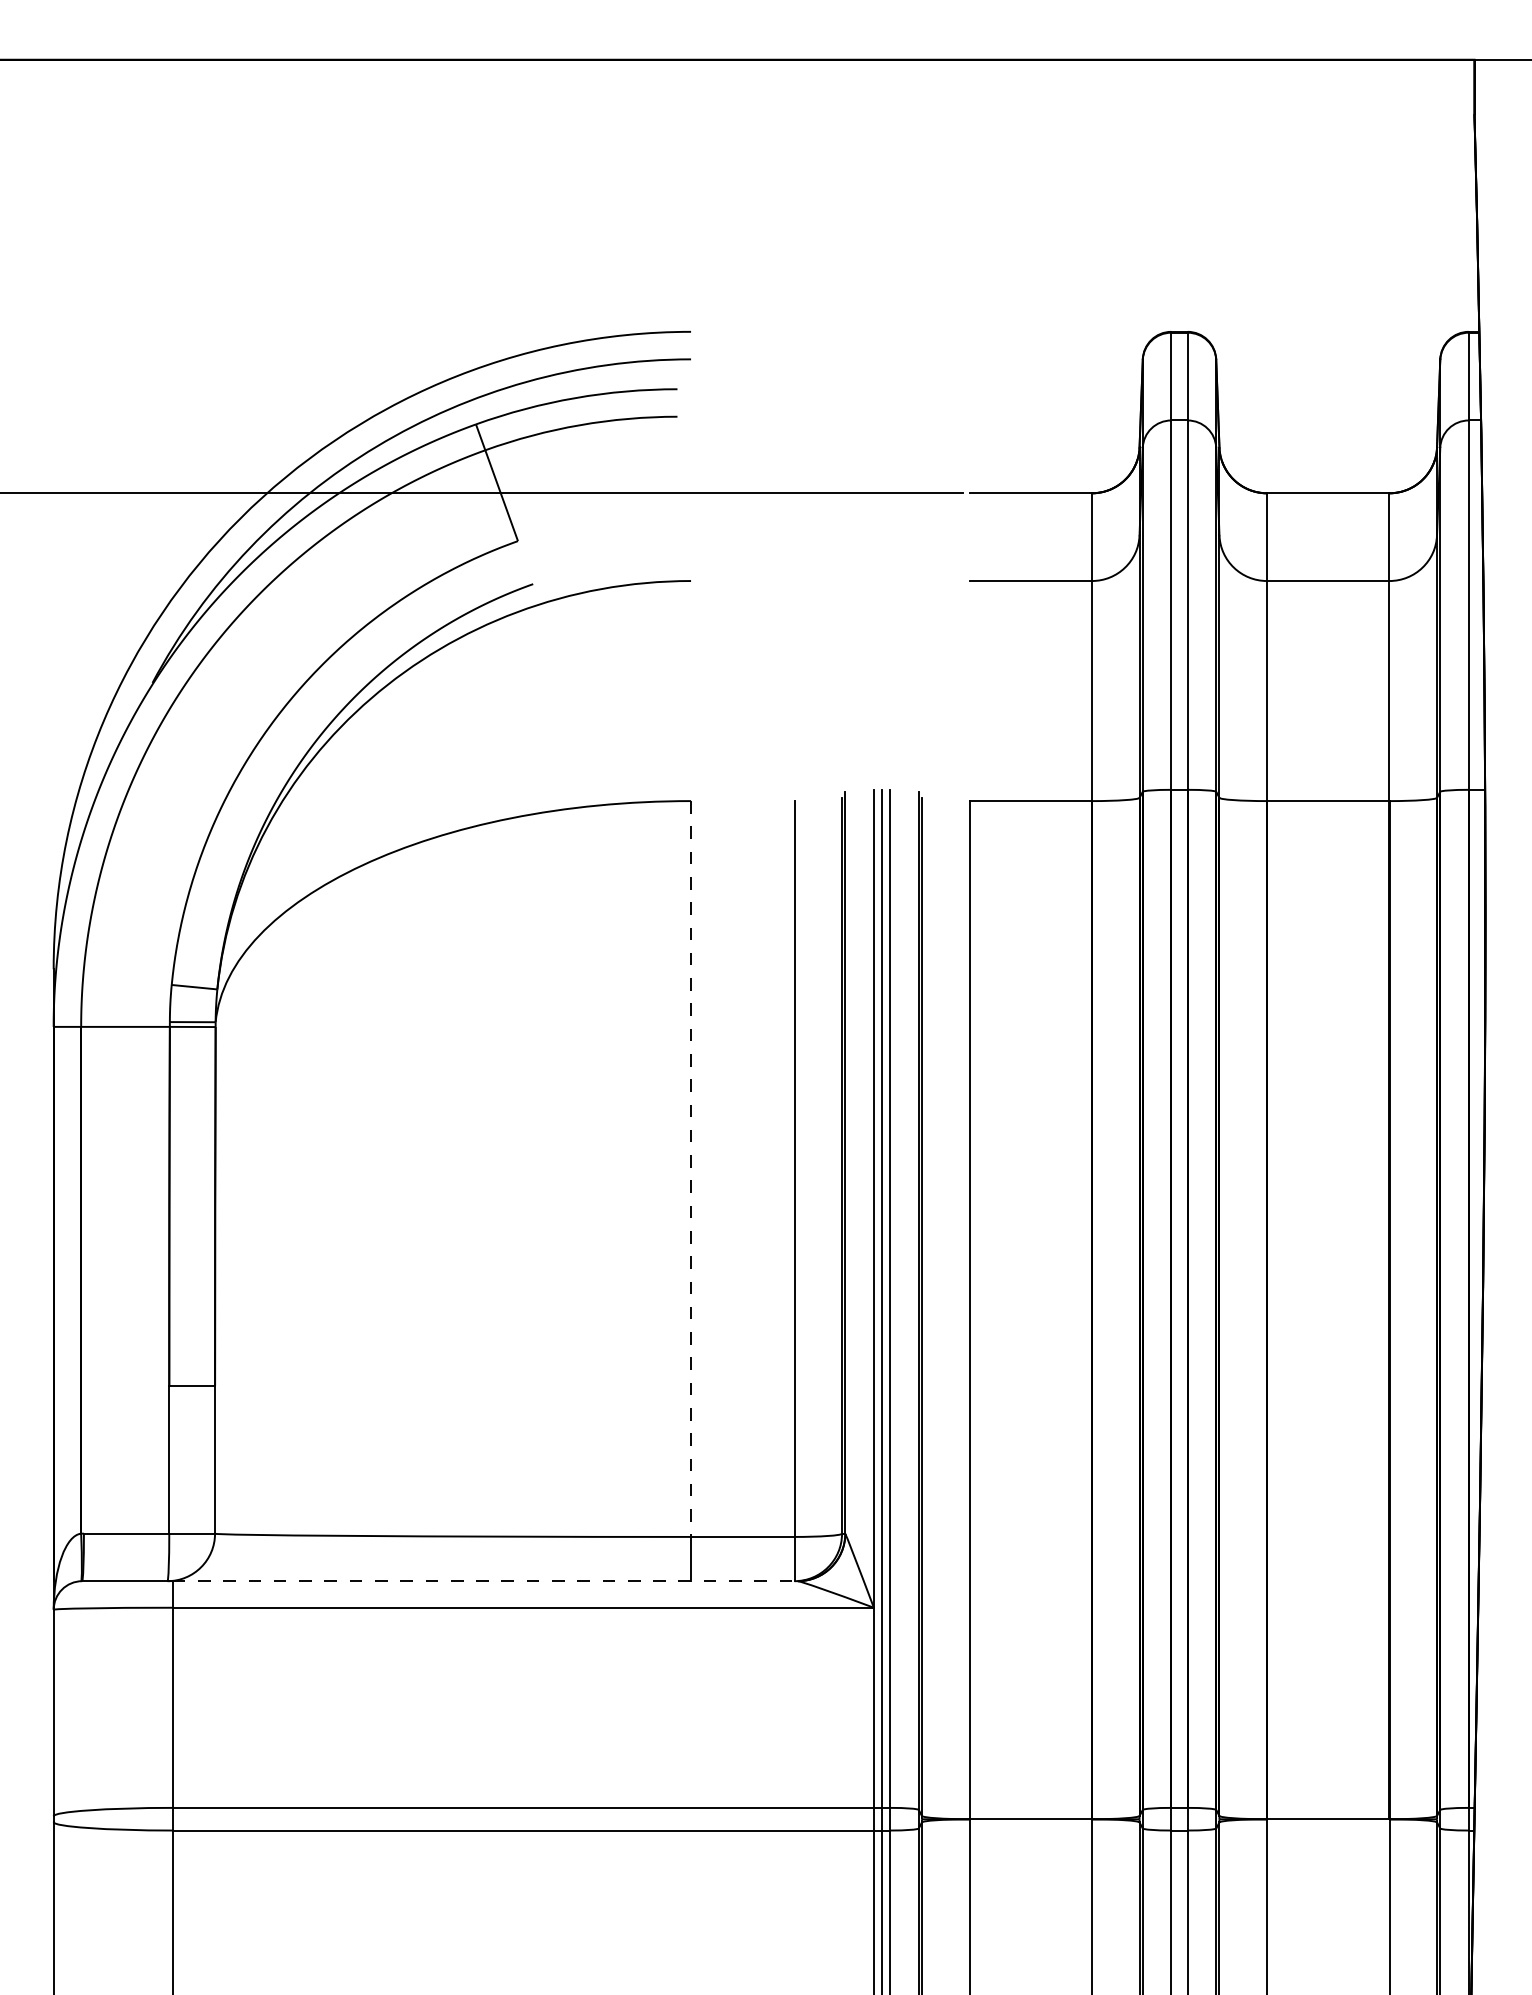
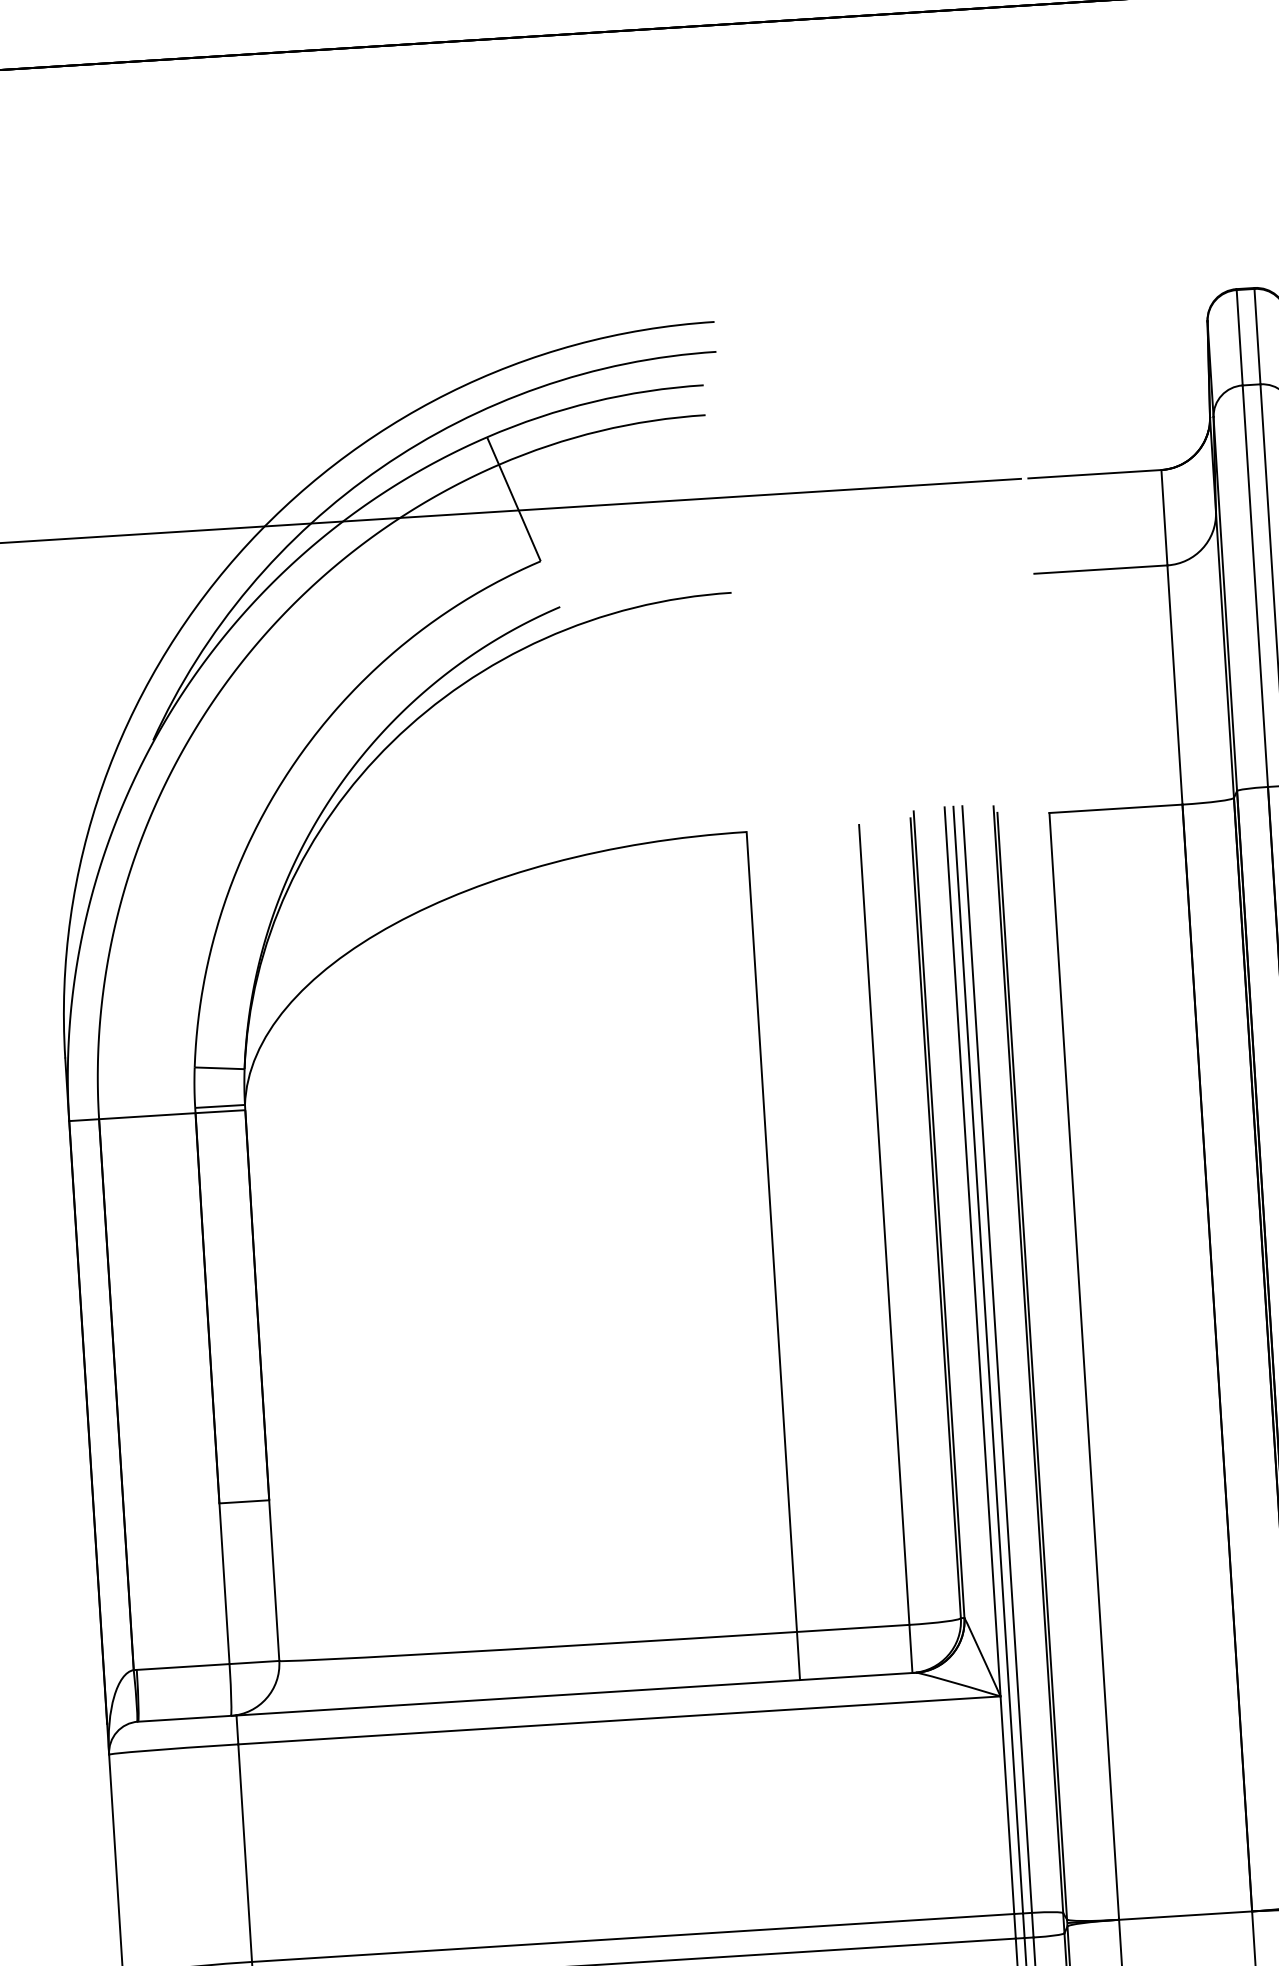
line: (691, 1169) -> (772, 1232), dashed -> solid
line: (485, 1581) -> (576, 1694), dashed -> solid

